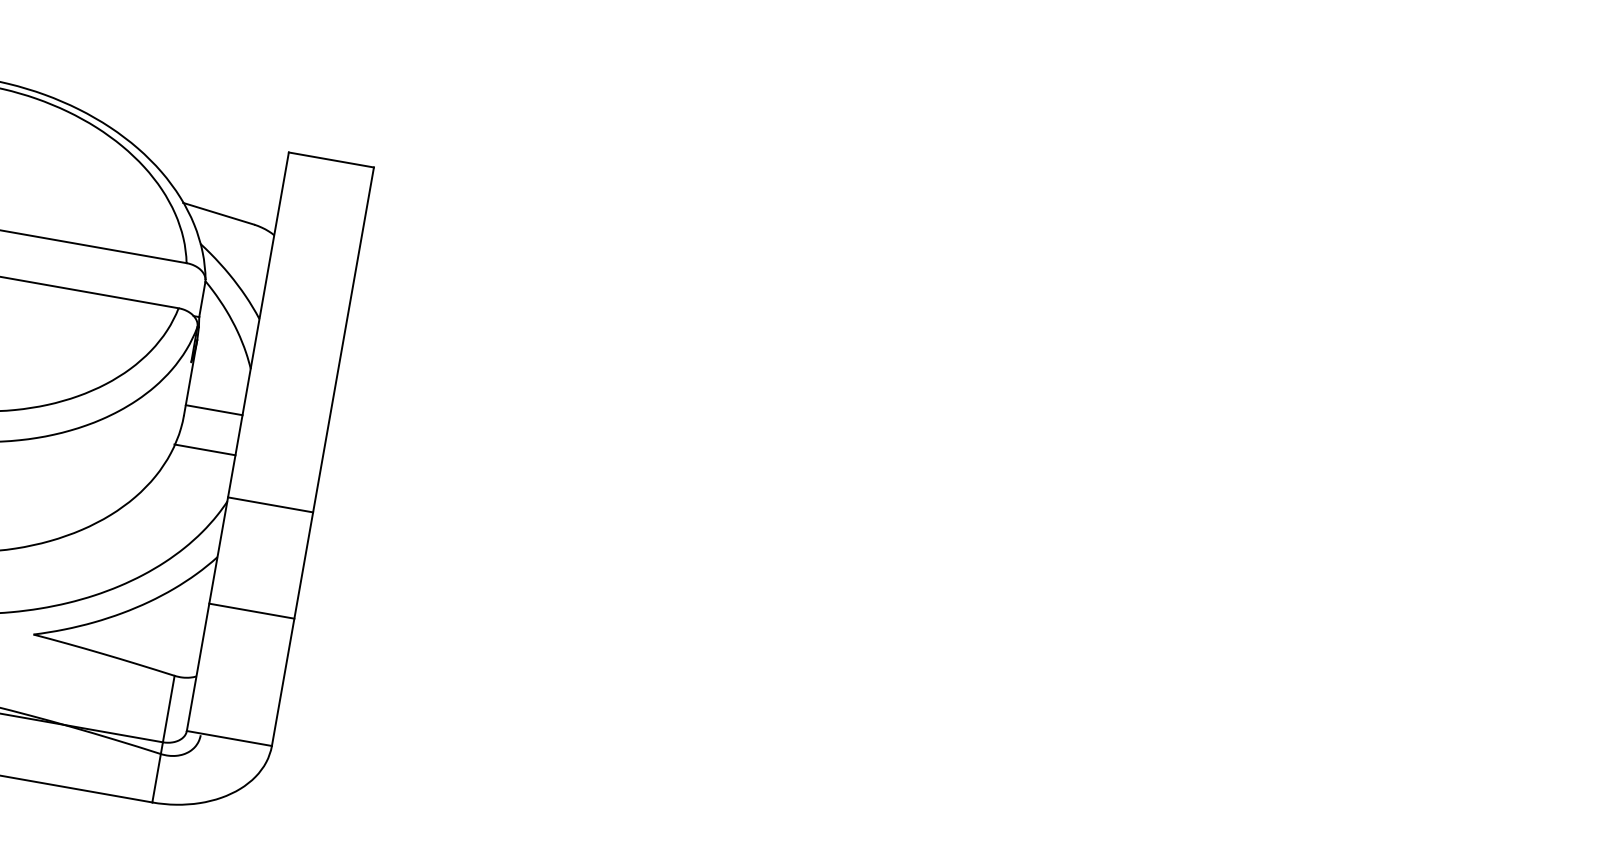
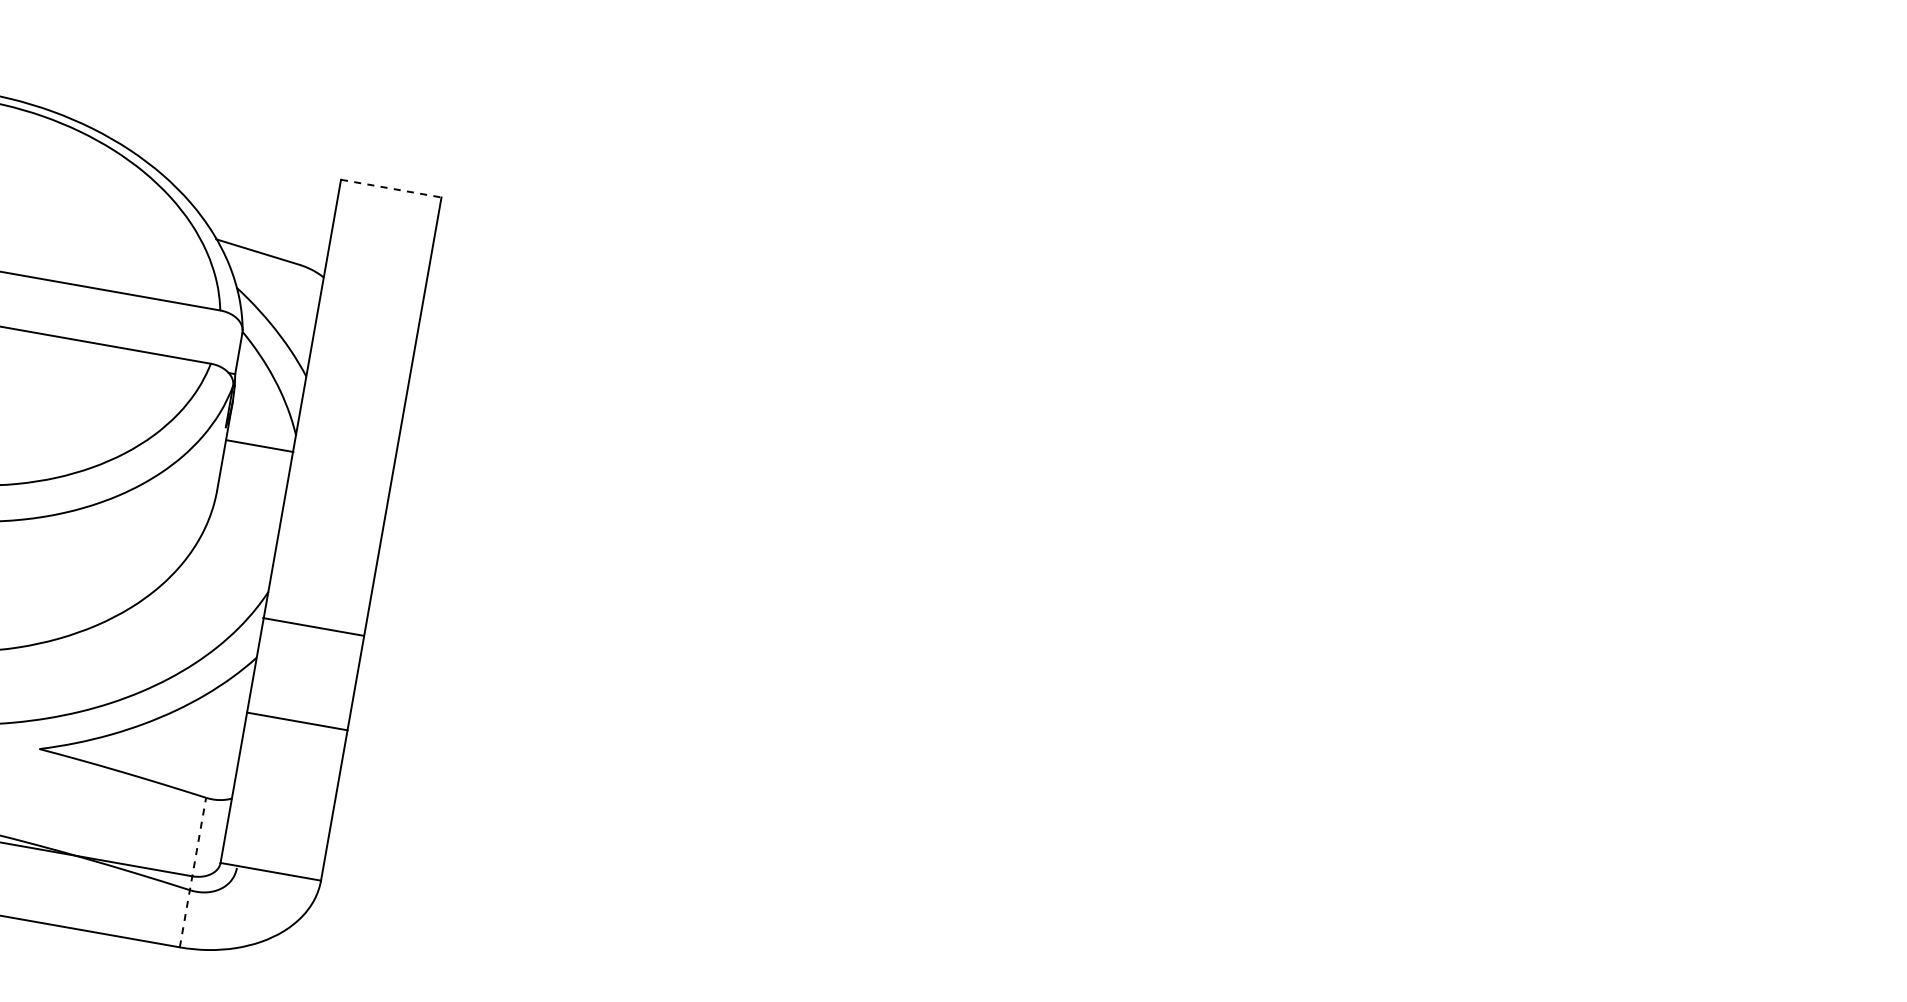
line: (331, 159) -> (391, 188), solid -> dashed
line: (213, 410) -> (259, 446), moved
line: (204, 449) -> (241, 530), removed
line: (270, 504) -> (313, 626), moved
line: (163, 739) -> (192, 872), solid -> dashed

